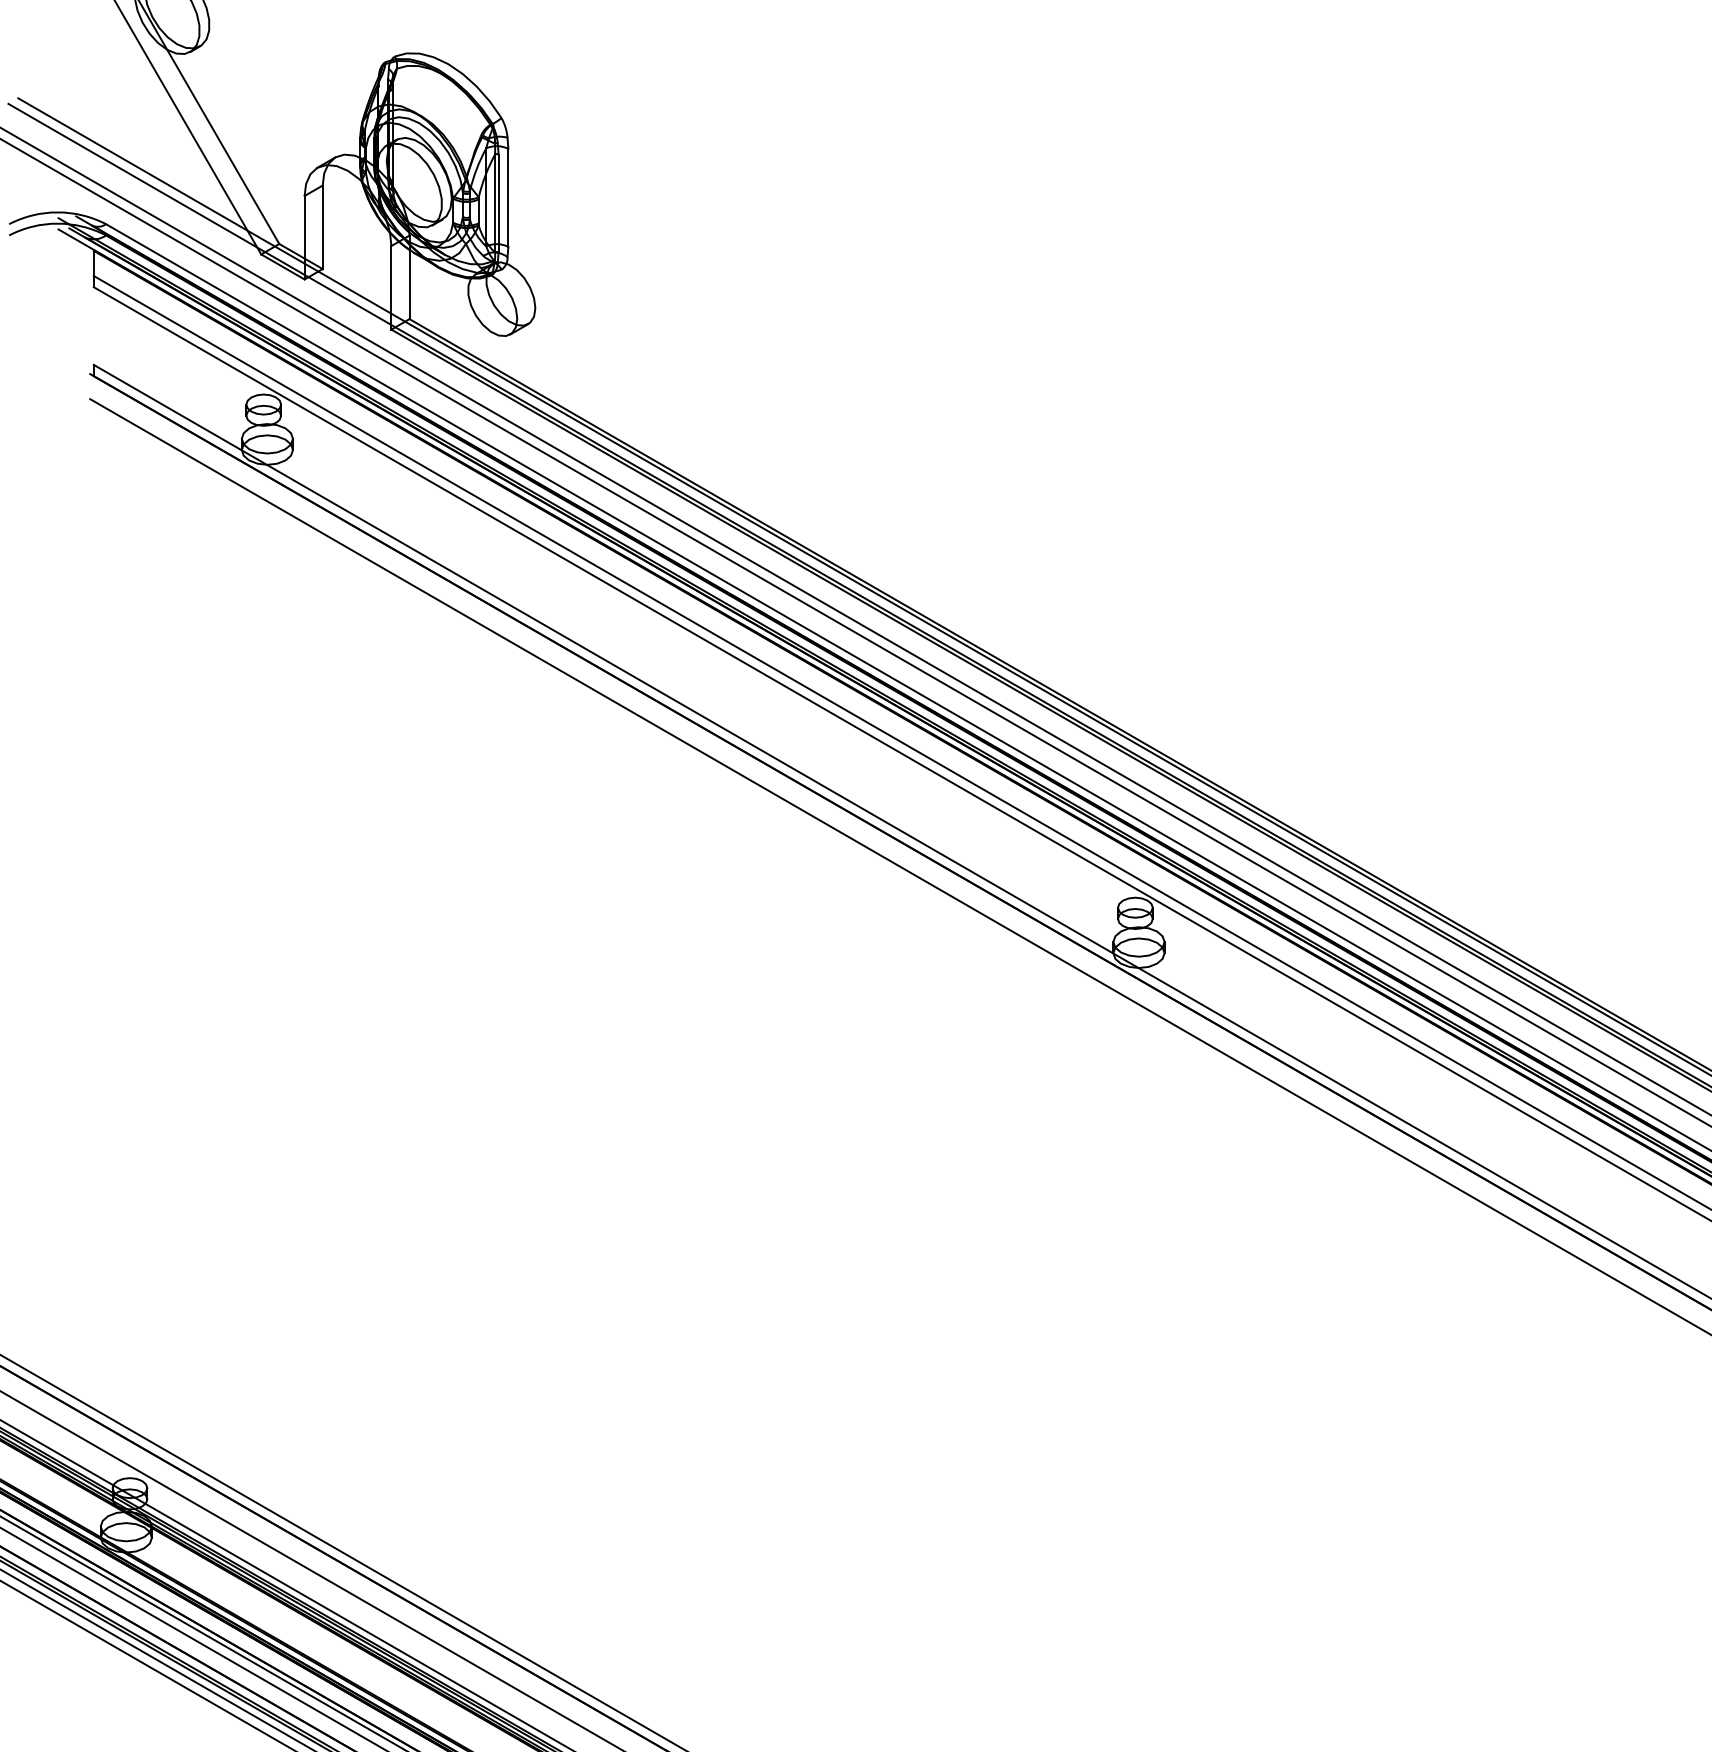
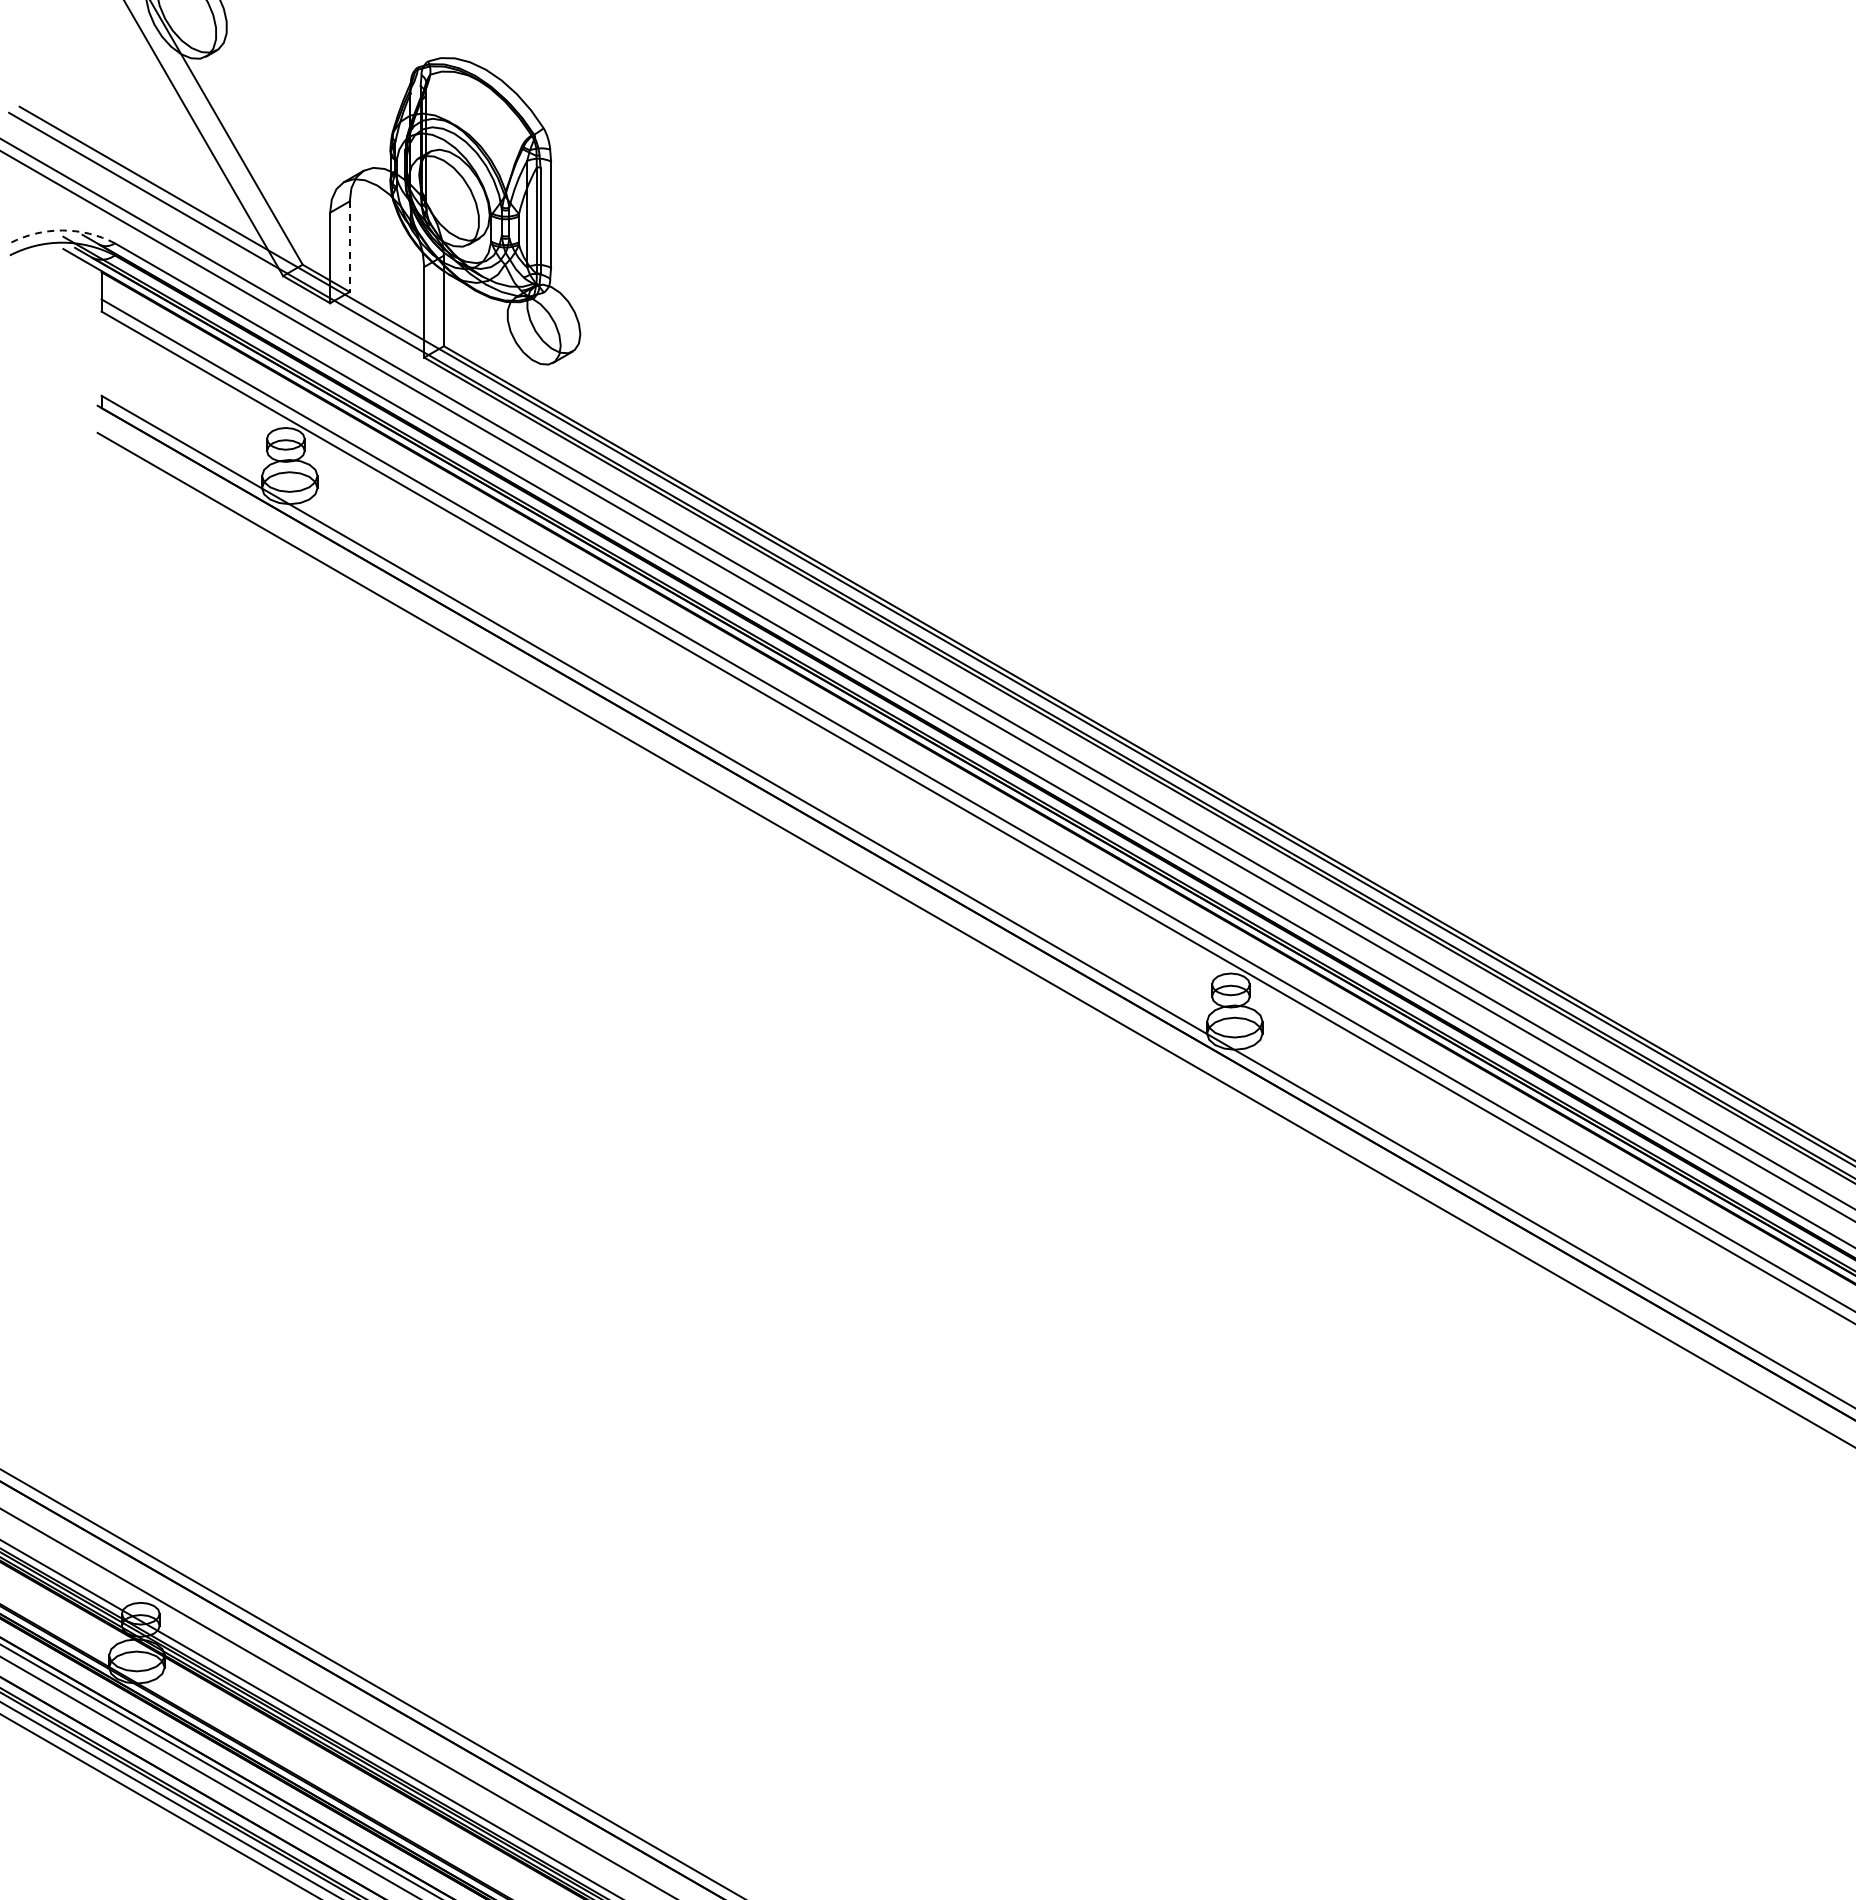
arc: (57, 212) -> (62, 230), solid -> dashed
line: (322, 228) -> (349, 247), solid -> dashed

